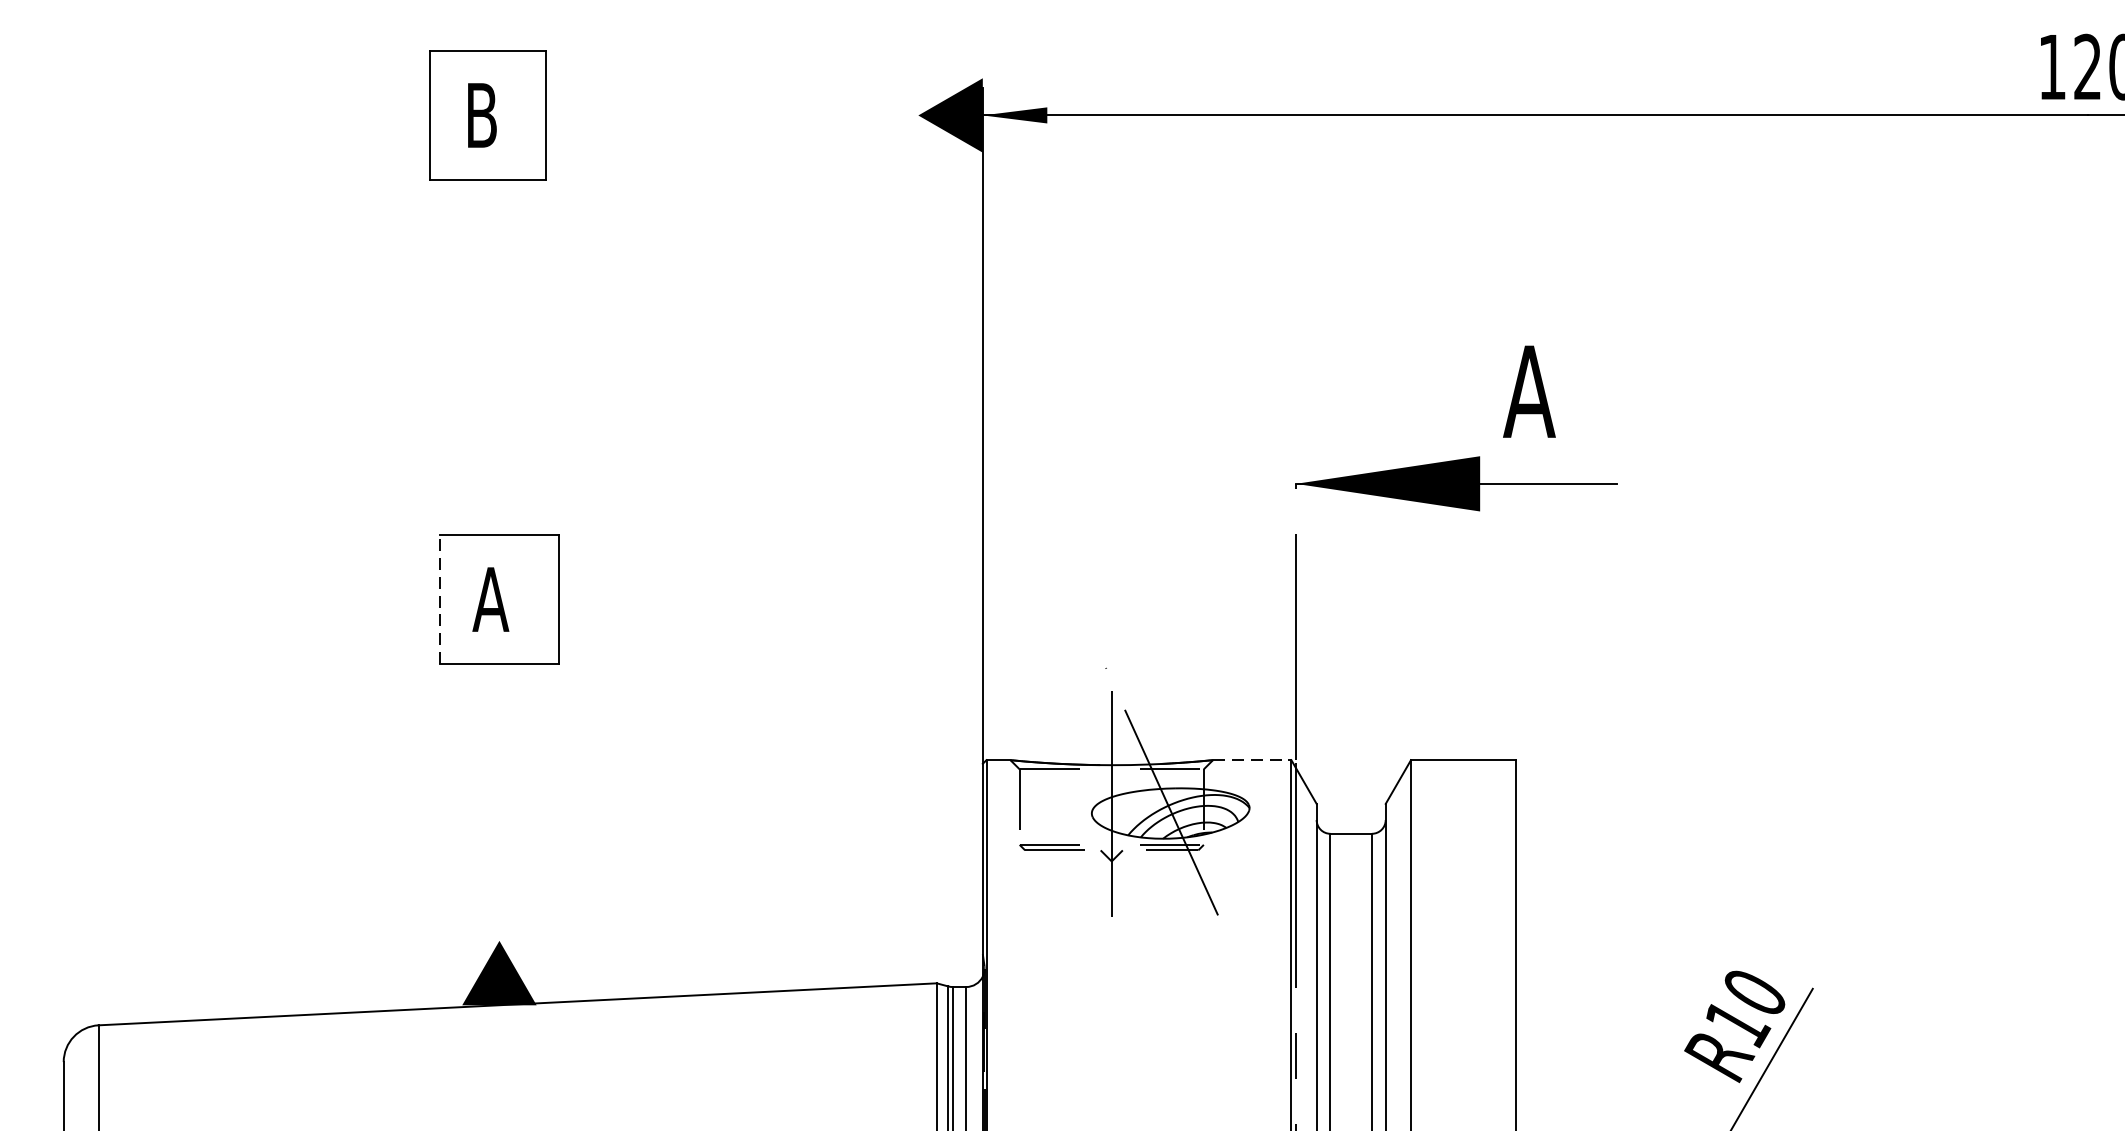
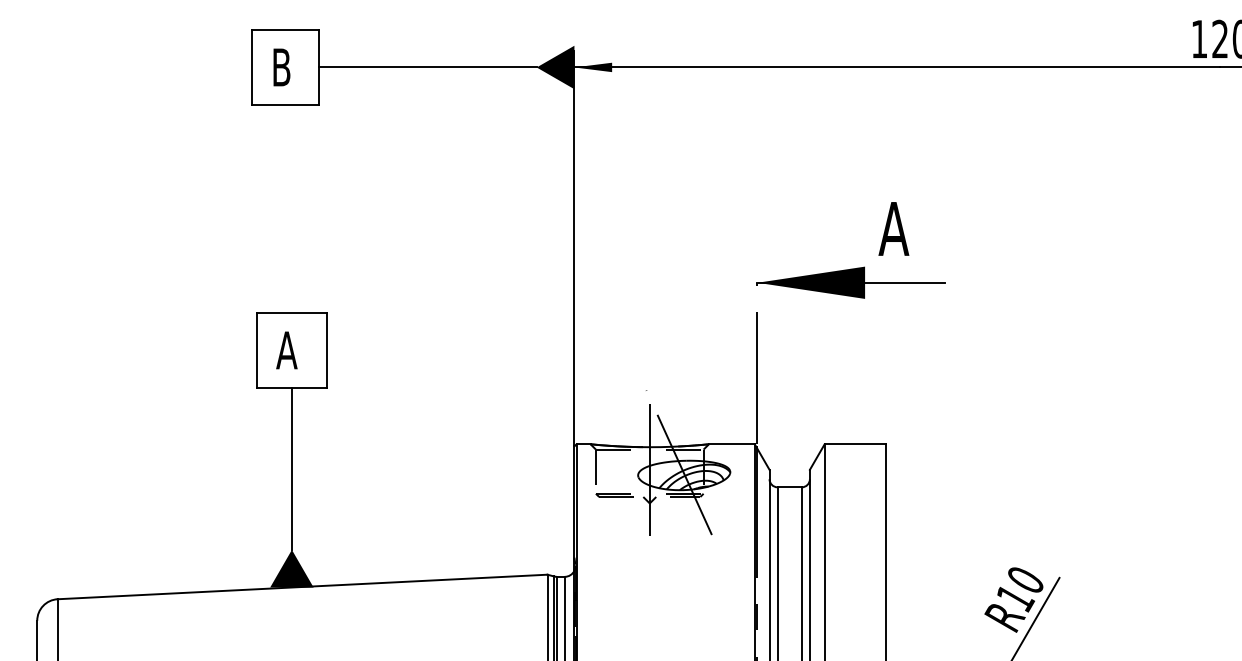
line: (731, 115) -> (427, 67), added
line: (438, 599) -> (256, 350), dashed -> solid
line: (1251, 760) -> (731, 444), dashed -> solid
line: (498, 801) -> (291, 468), added

